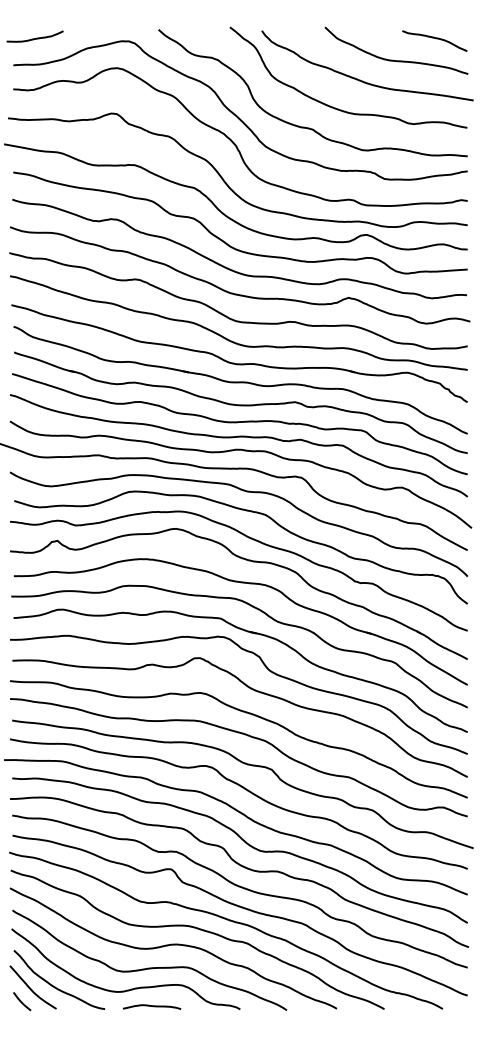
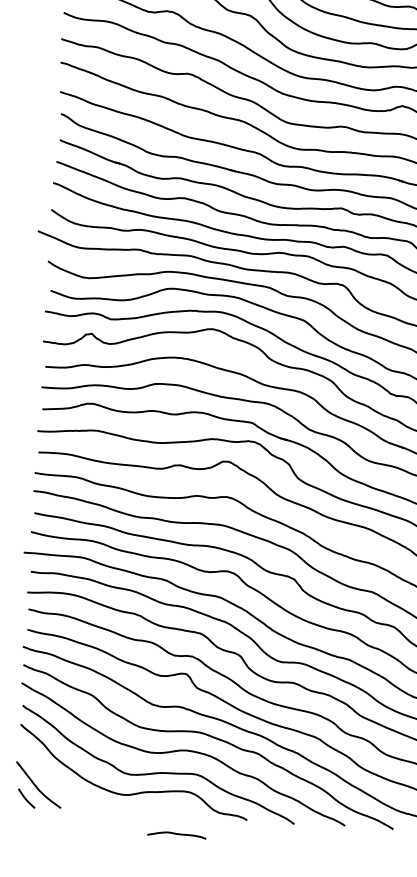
curve: (55, 986) -> (61, 785), removed
curve: (152, 1006) -> (177, 834), moved

